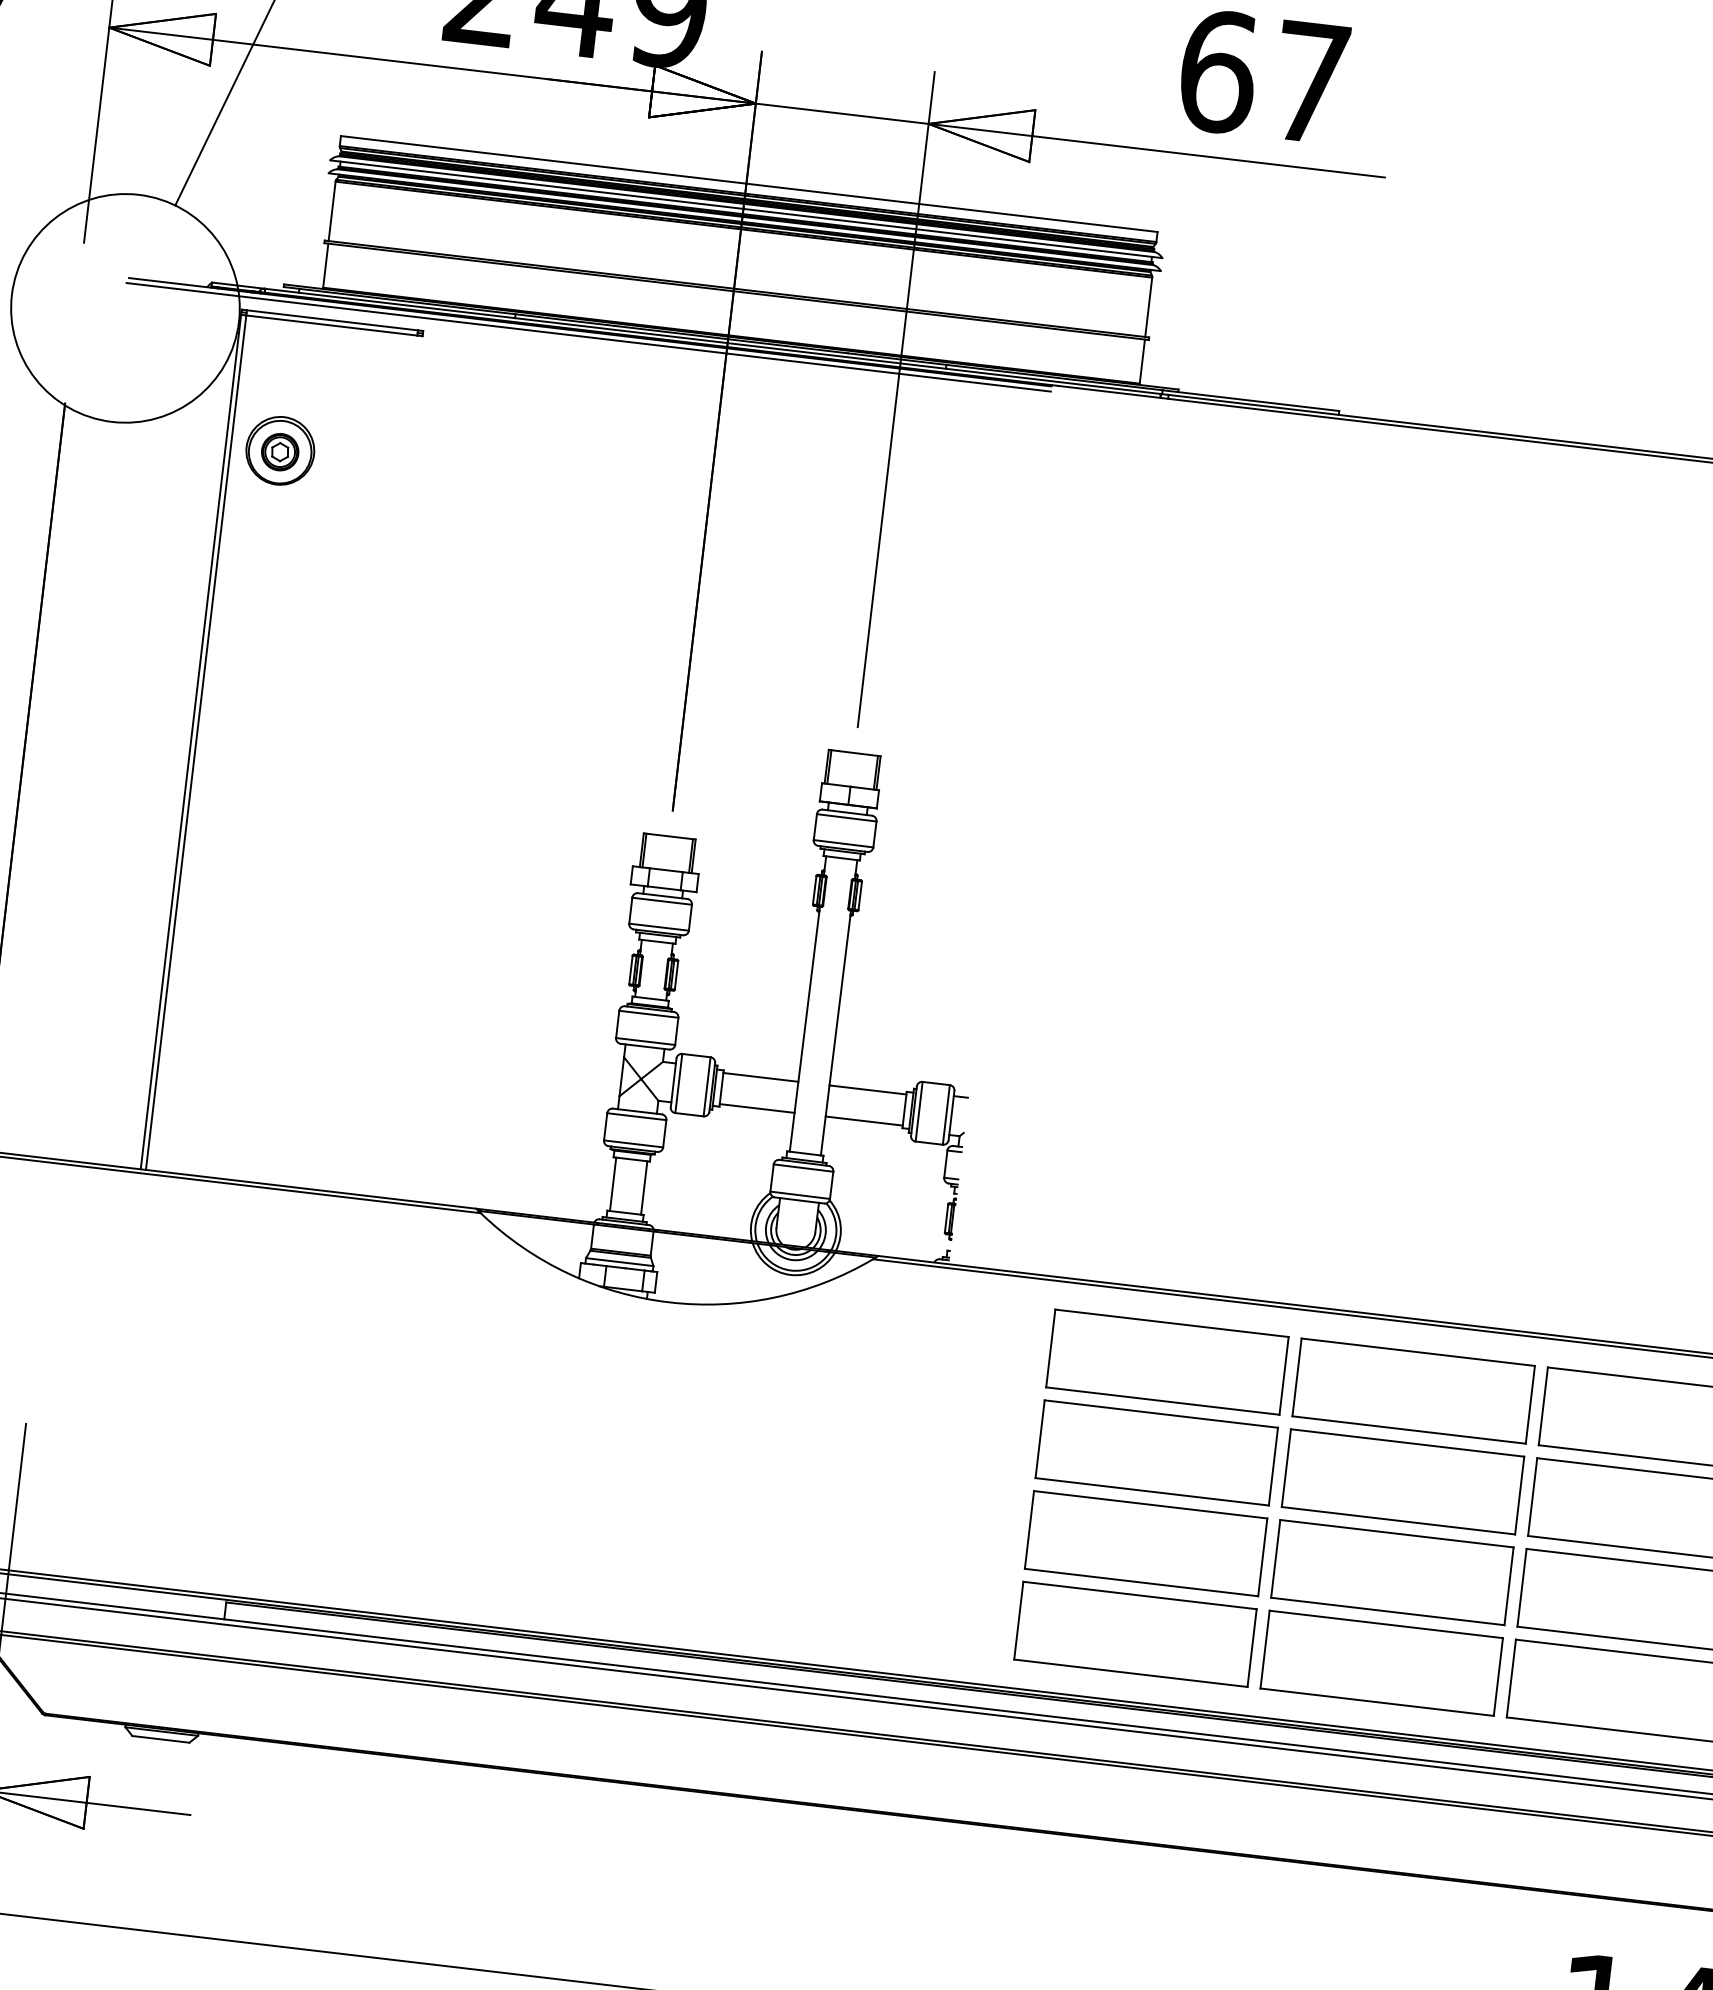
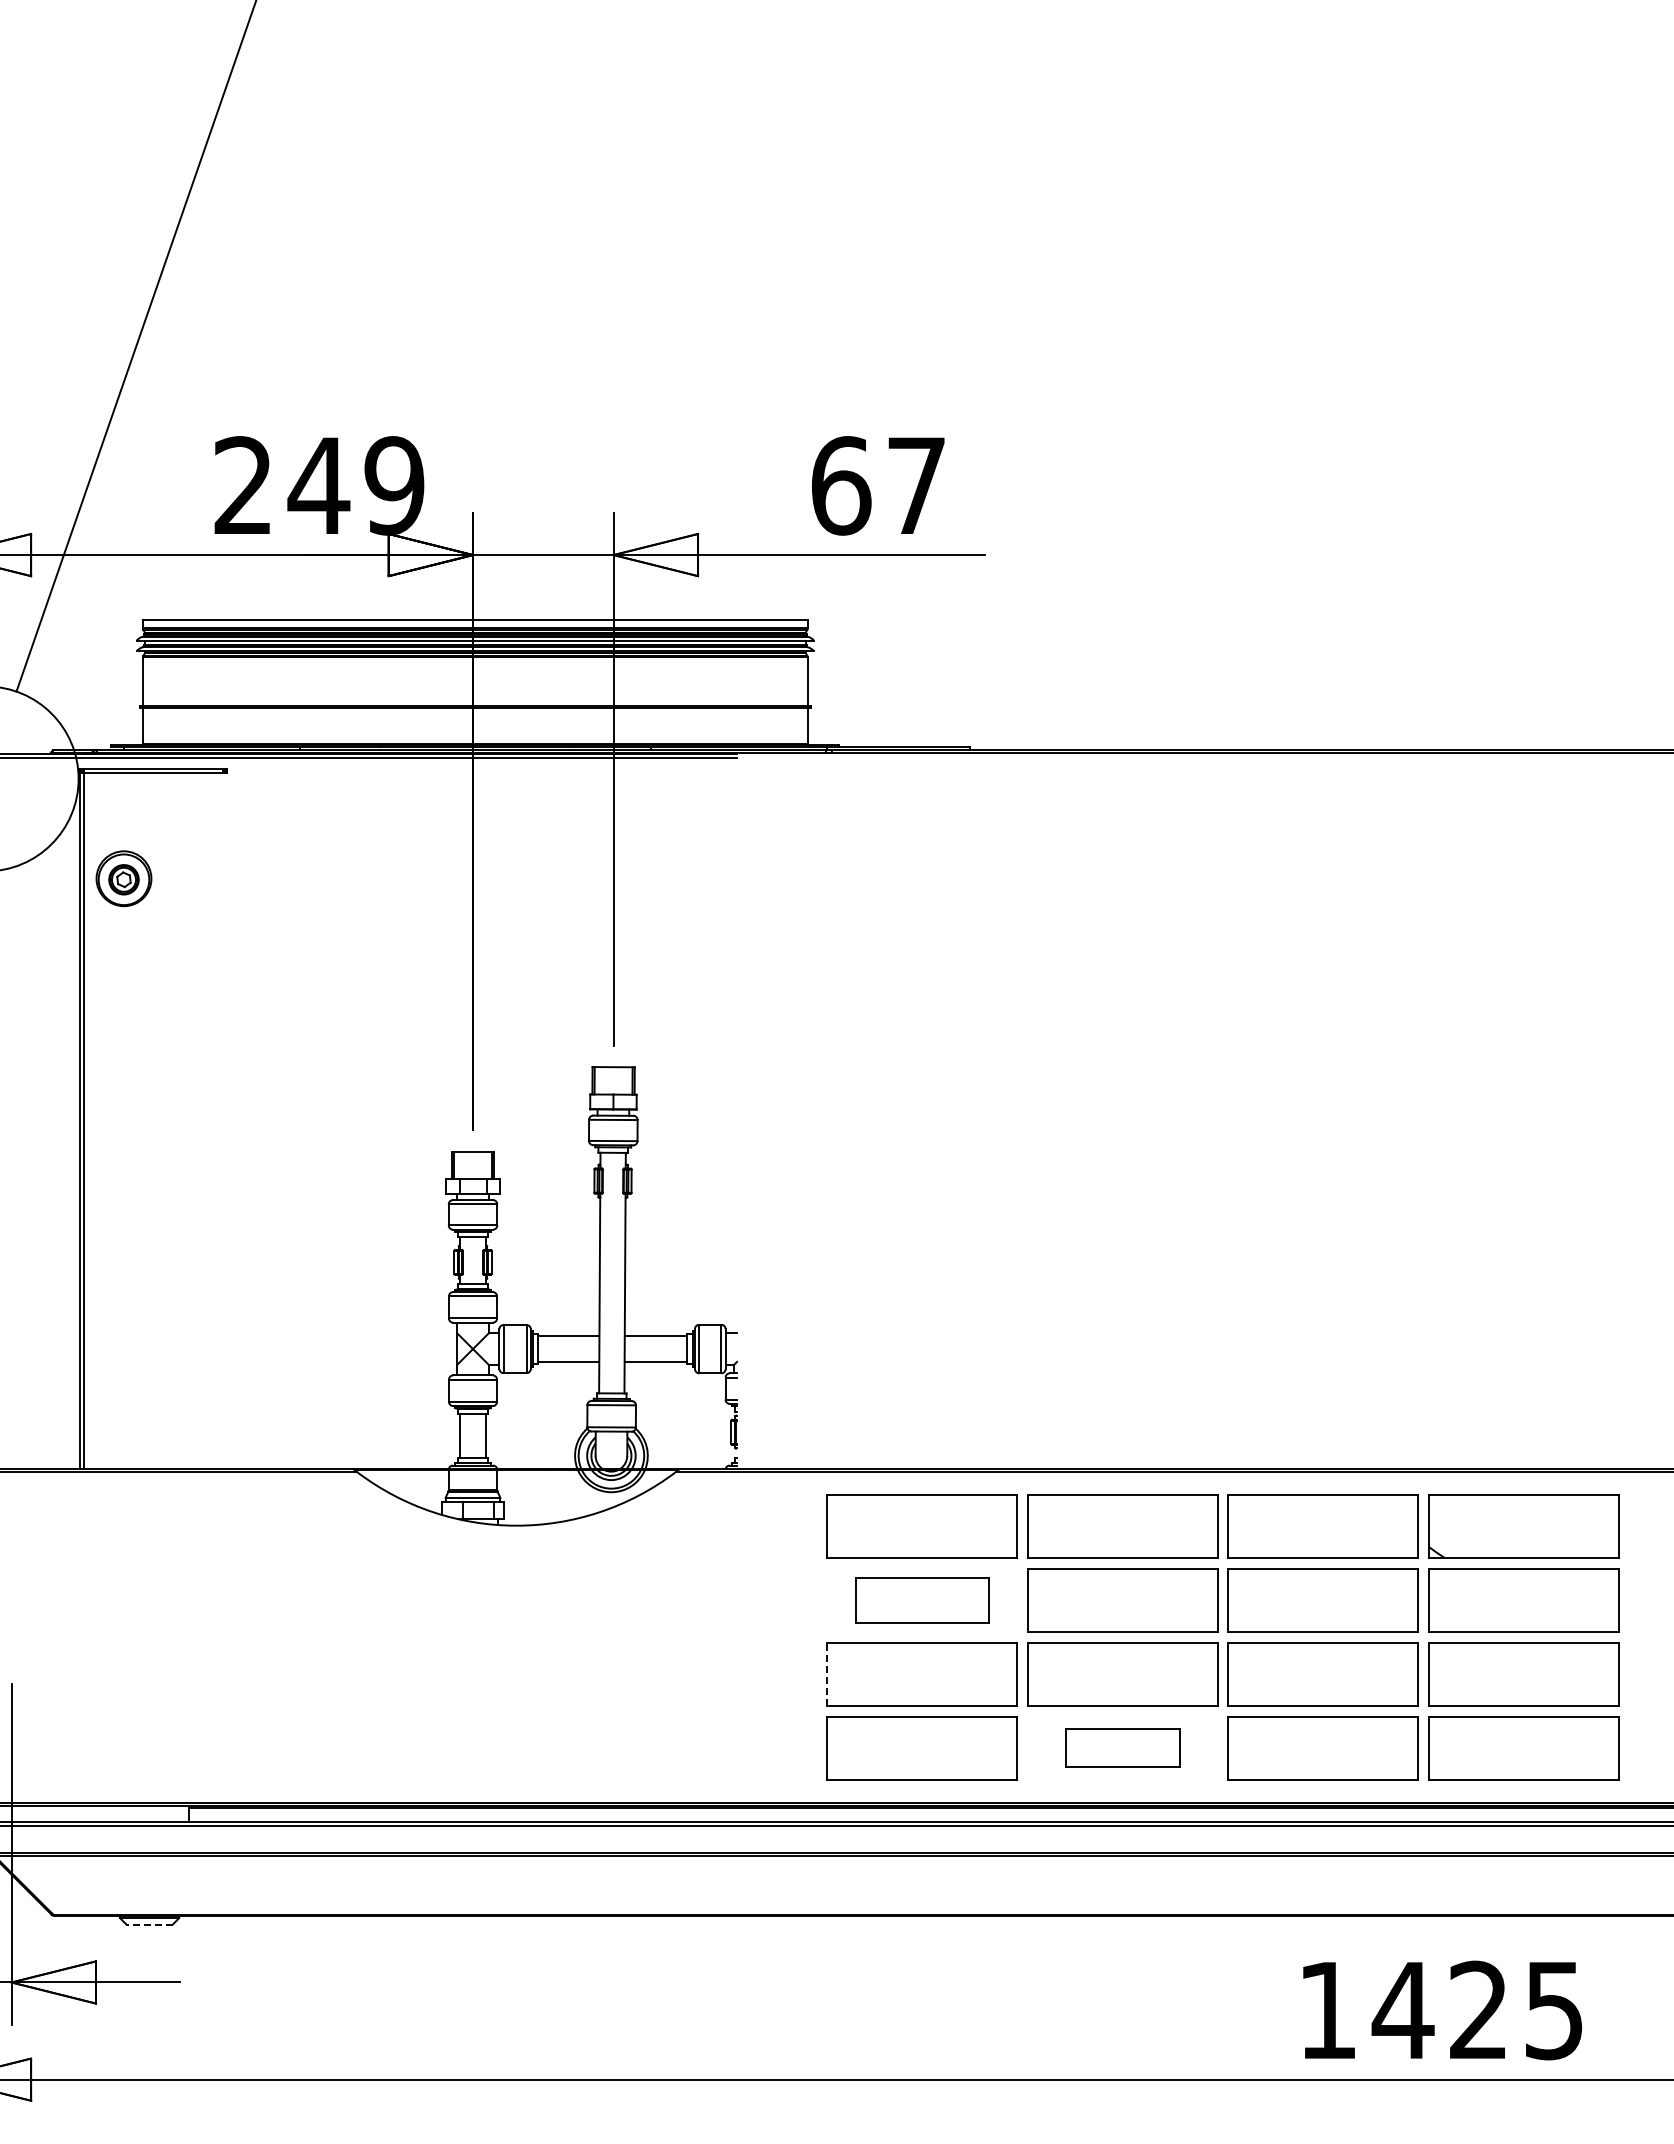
part: (1155, 1452) -> (921, 1600), size x0.7
line: (1029, 1530) -> (827, 1674), solid -> dashed
part: (1381, 1663) -> (1122, 1748), size x0.6
line: (160, 1739) -> (149, 1924), solid -> dashed

